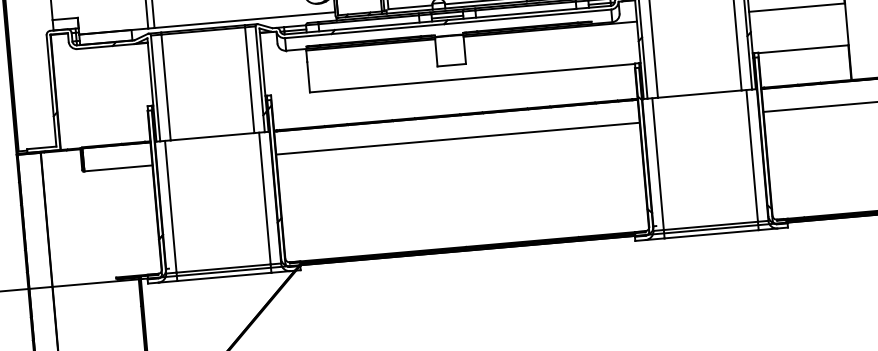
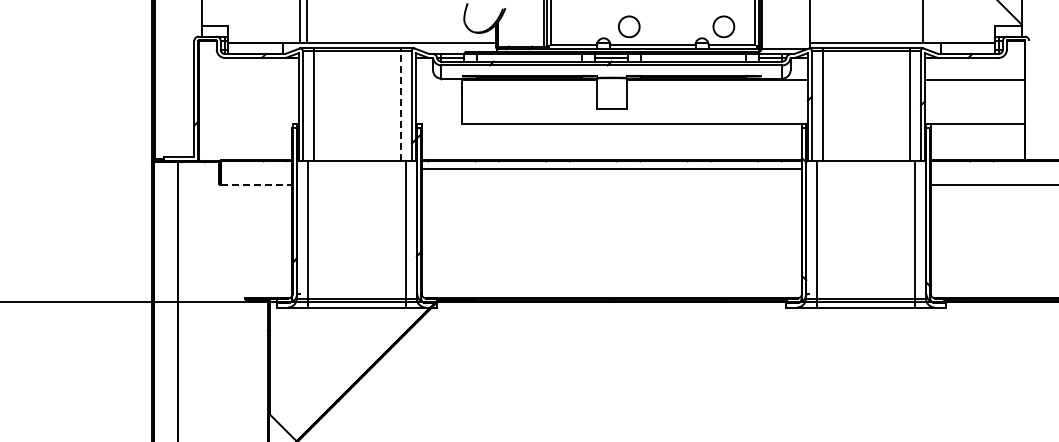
line: (249, 79) -> (400, 105), solid -> dashed
line: (457, 138) -> (611, 169), moved
line: (118, 168) -> (256, 185), solid -> dashed

